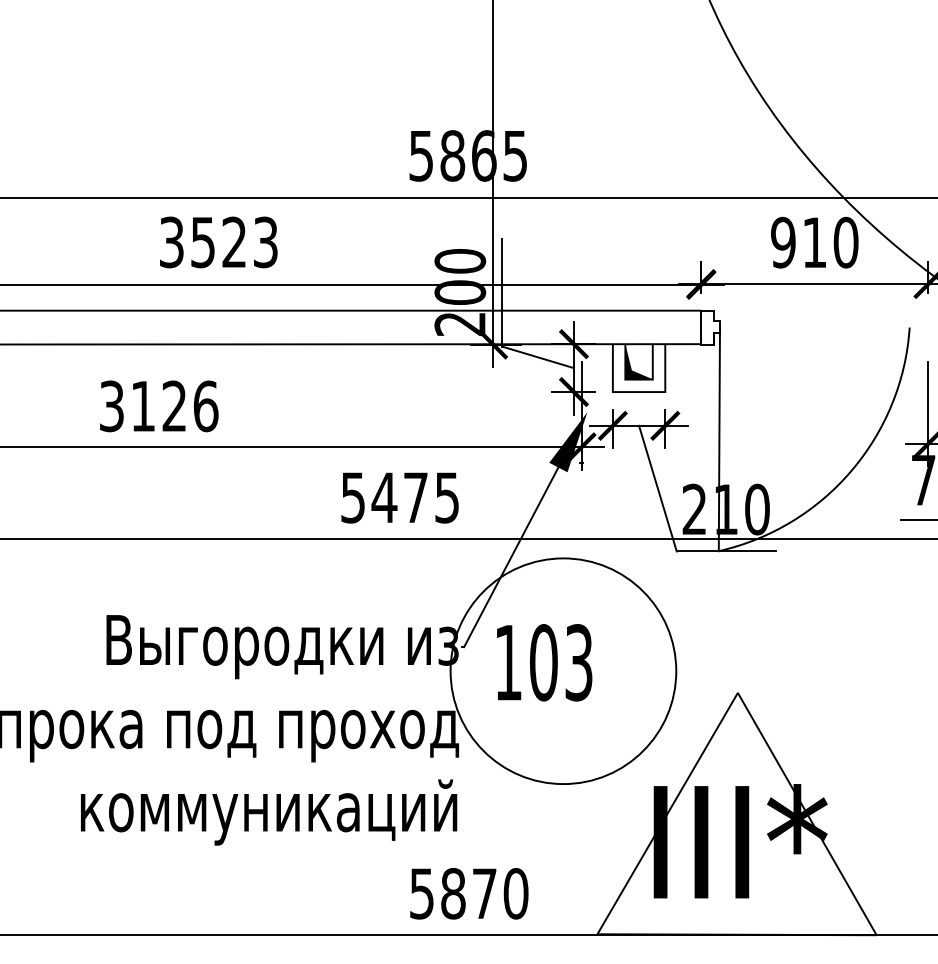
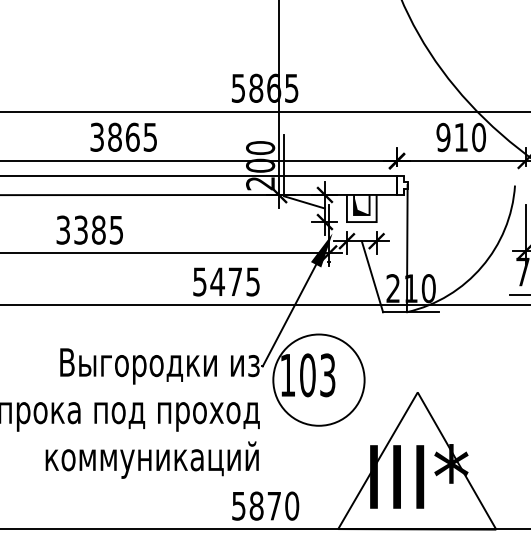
text: (234, 240) -> (132, 136), 3523 -> 3865
text: (174, 405) -> (98, 229), 3126 -> 3385
circle: (562, 670) -> (318, 379), size x0.71

